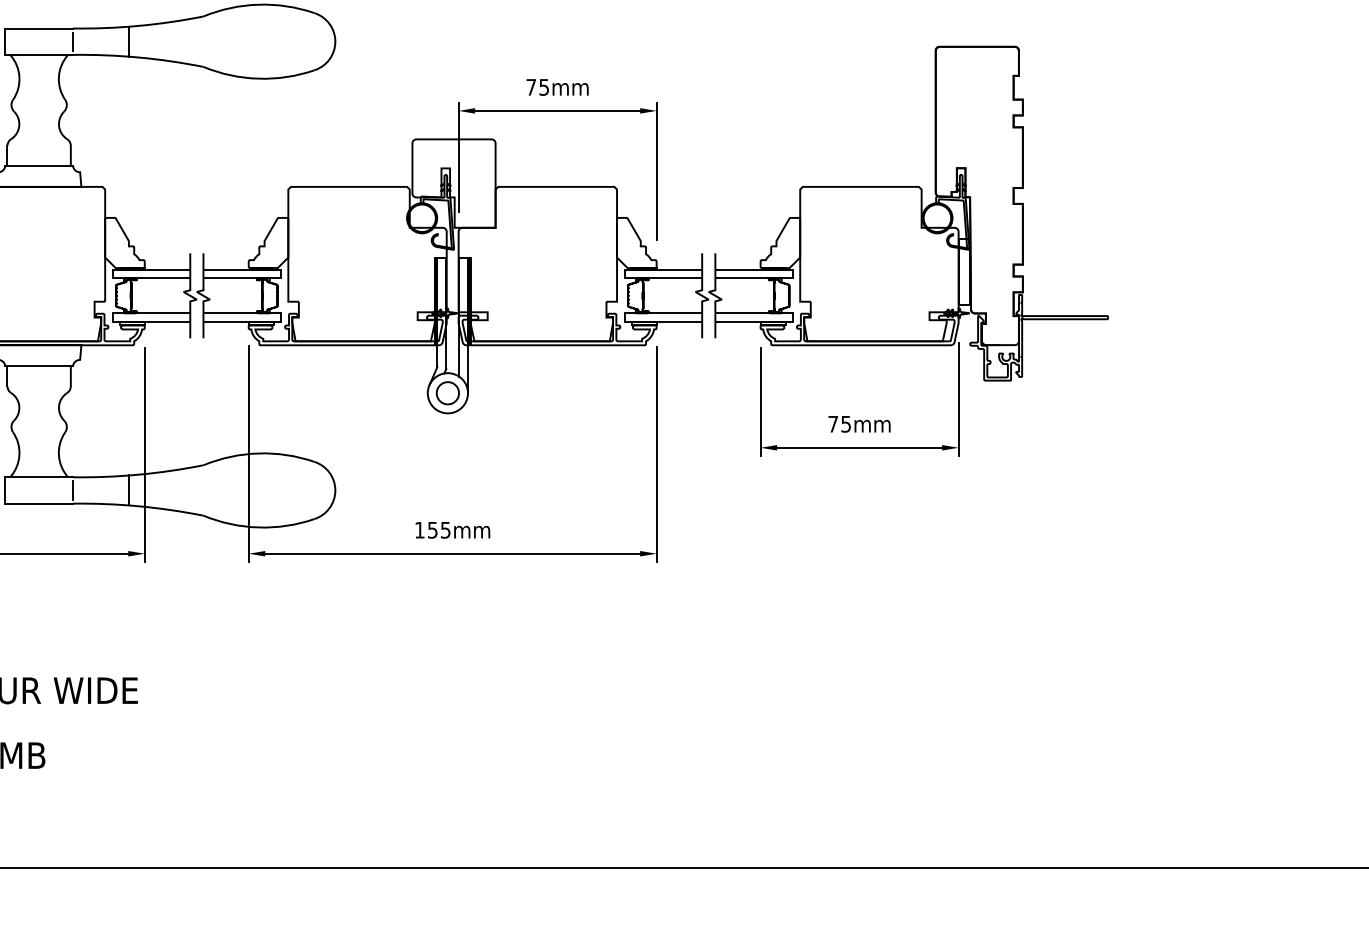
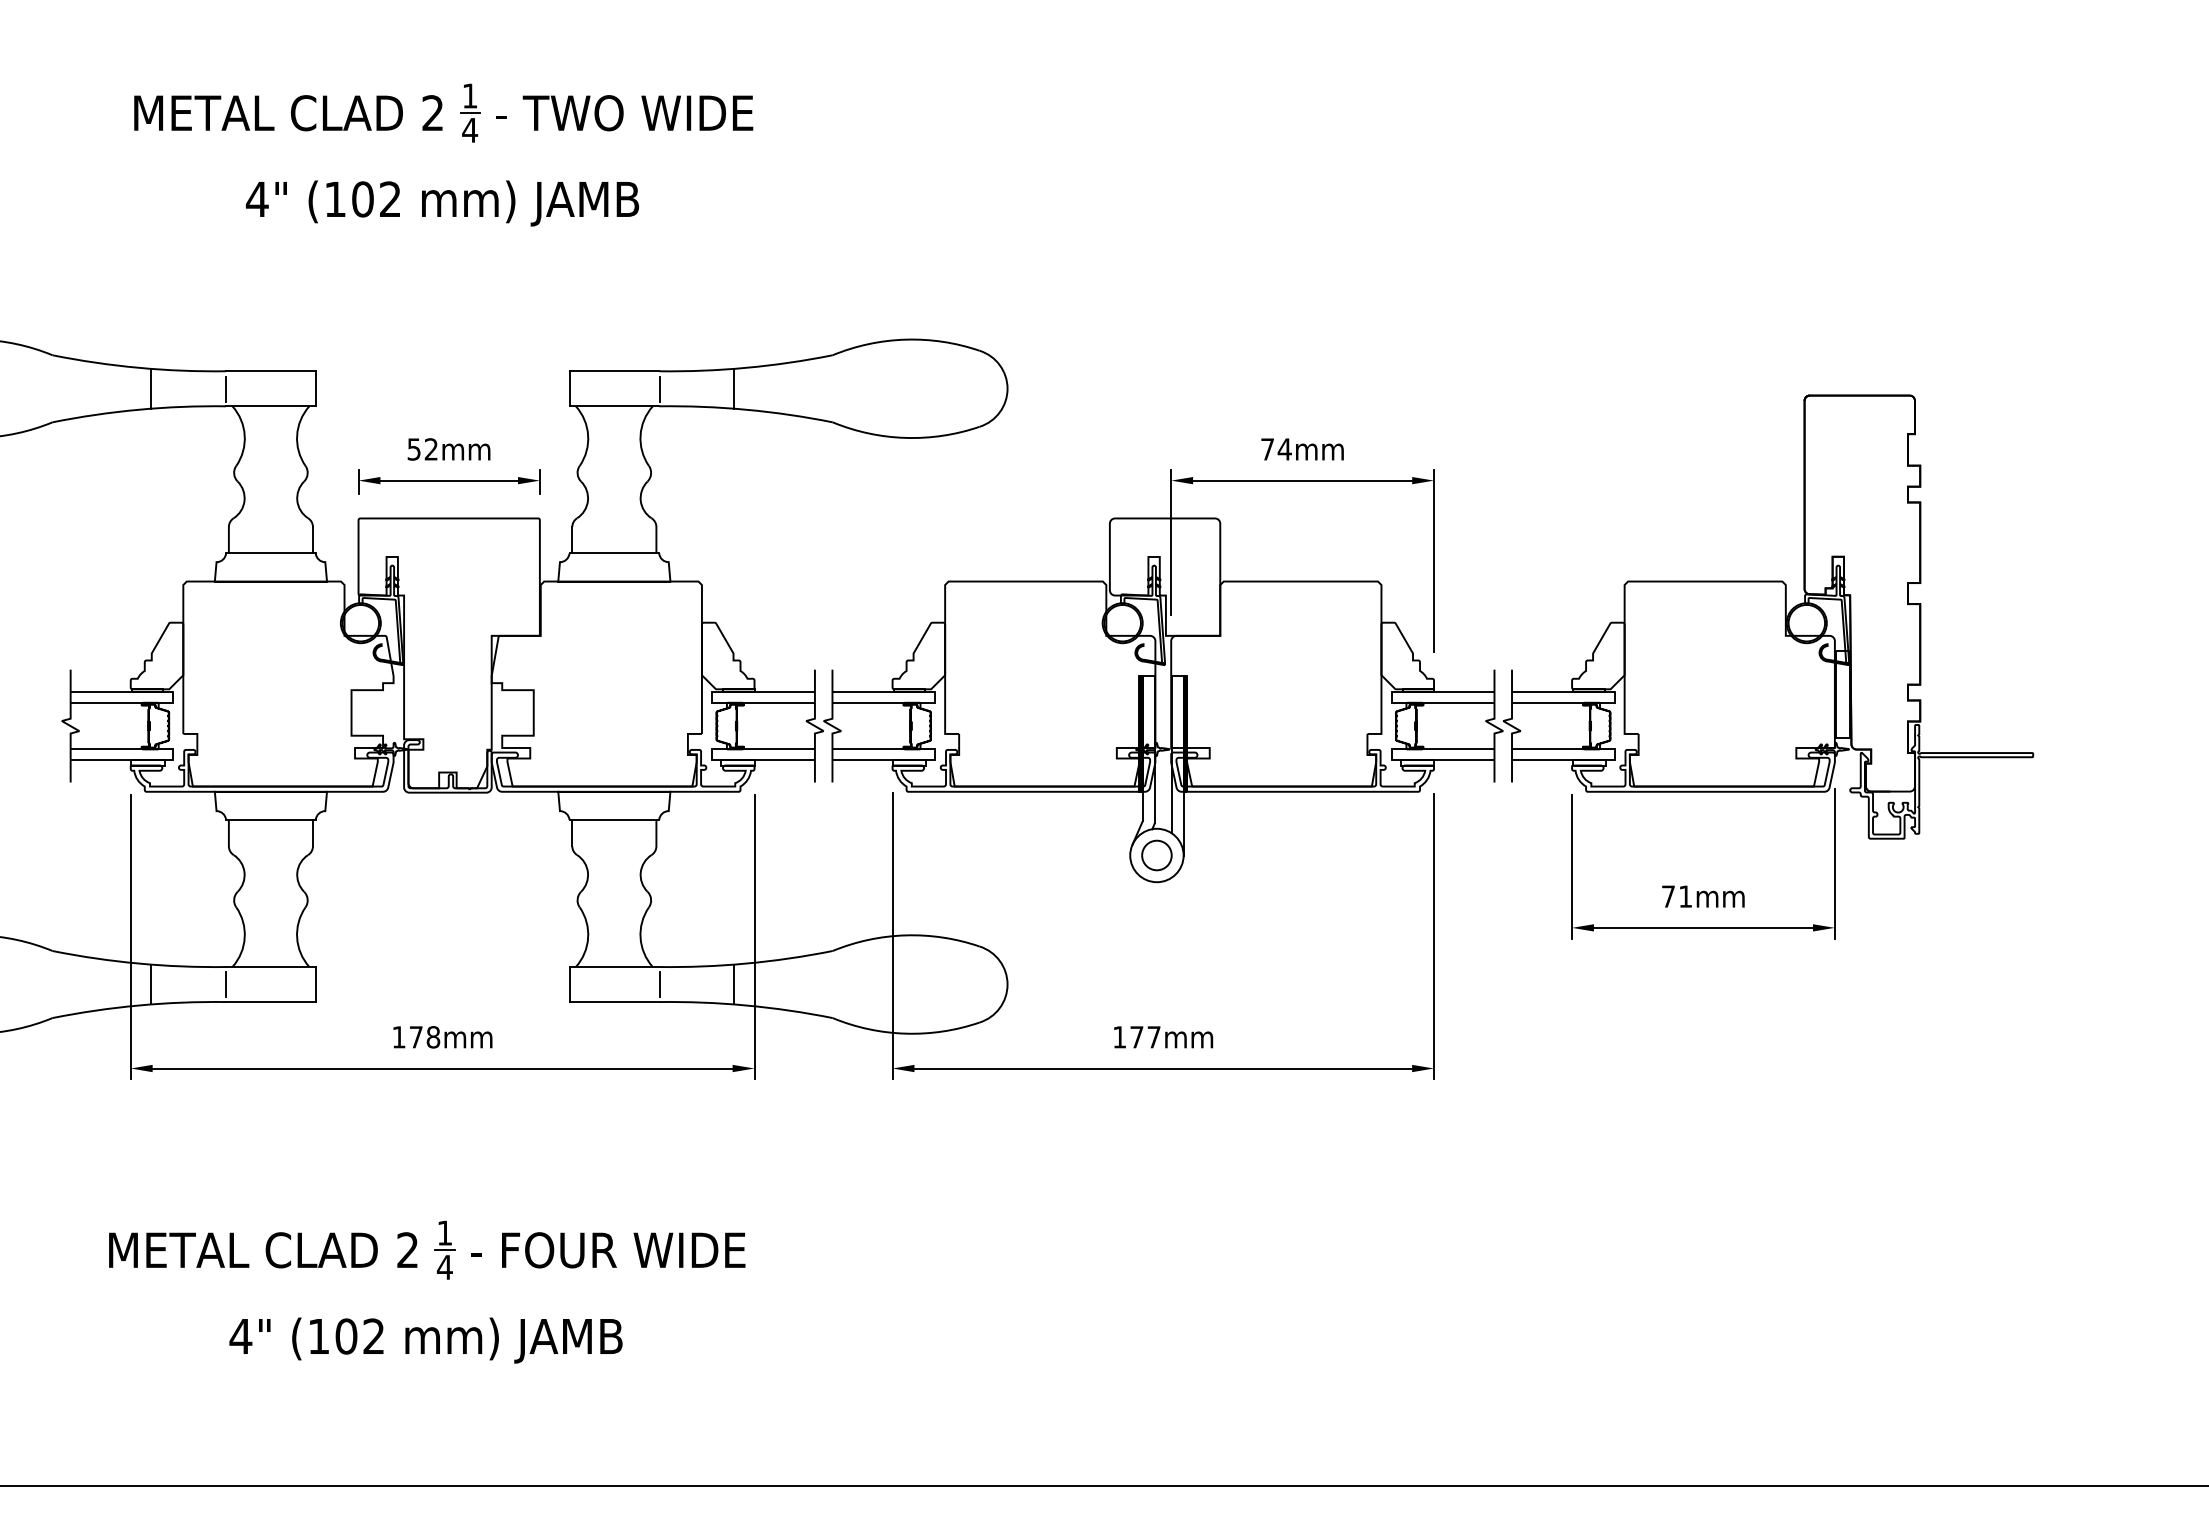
text: (543, 87) -> (1284, 449), 75mm -> 74mm
text: (846, 424) -> (1685, 896), 75mm -> 71mm
text: (439, 530) -> (1145, 1037), 155mm -> 177mm

